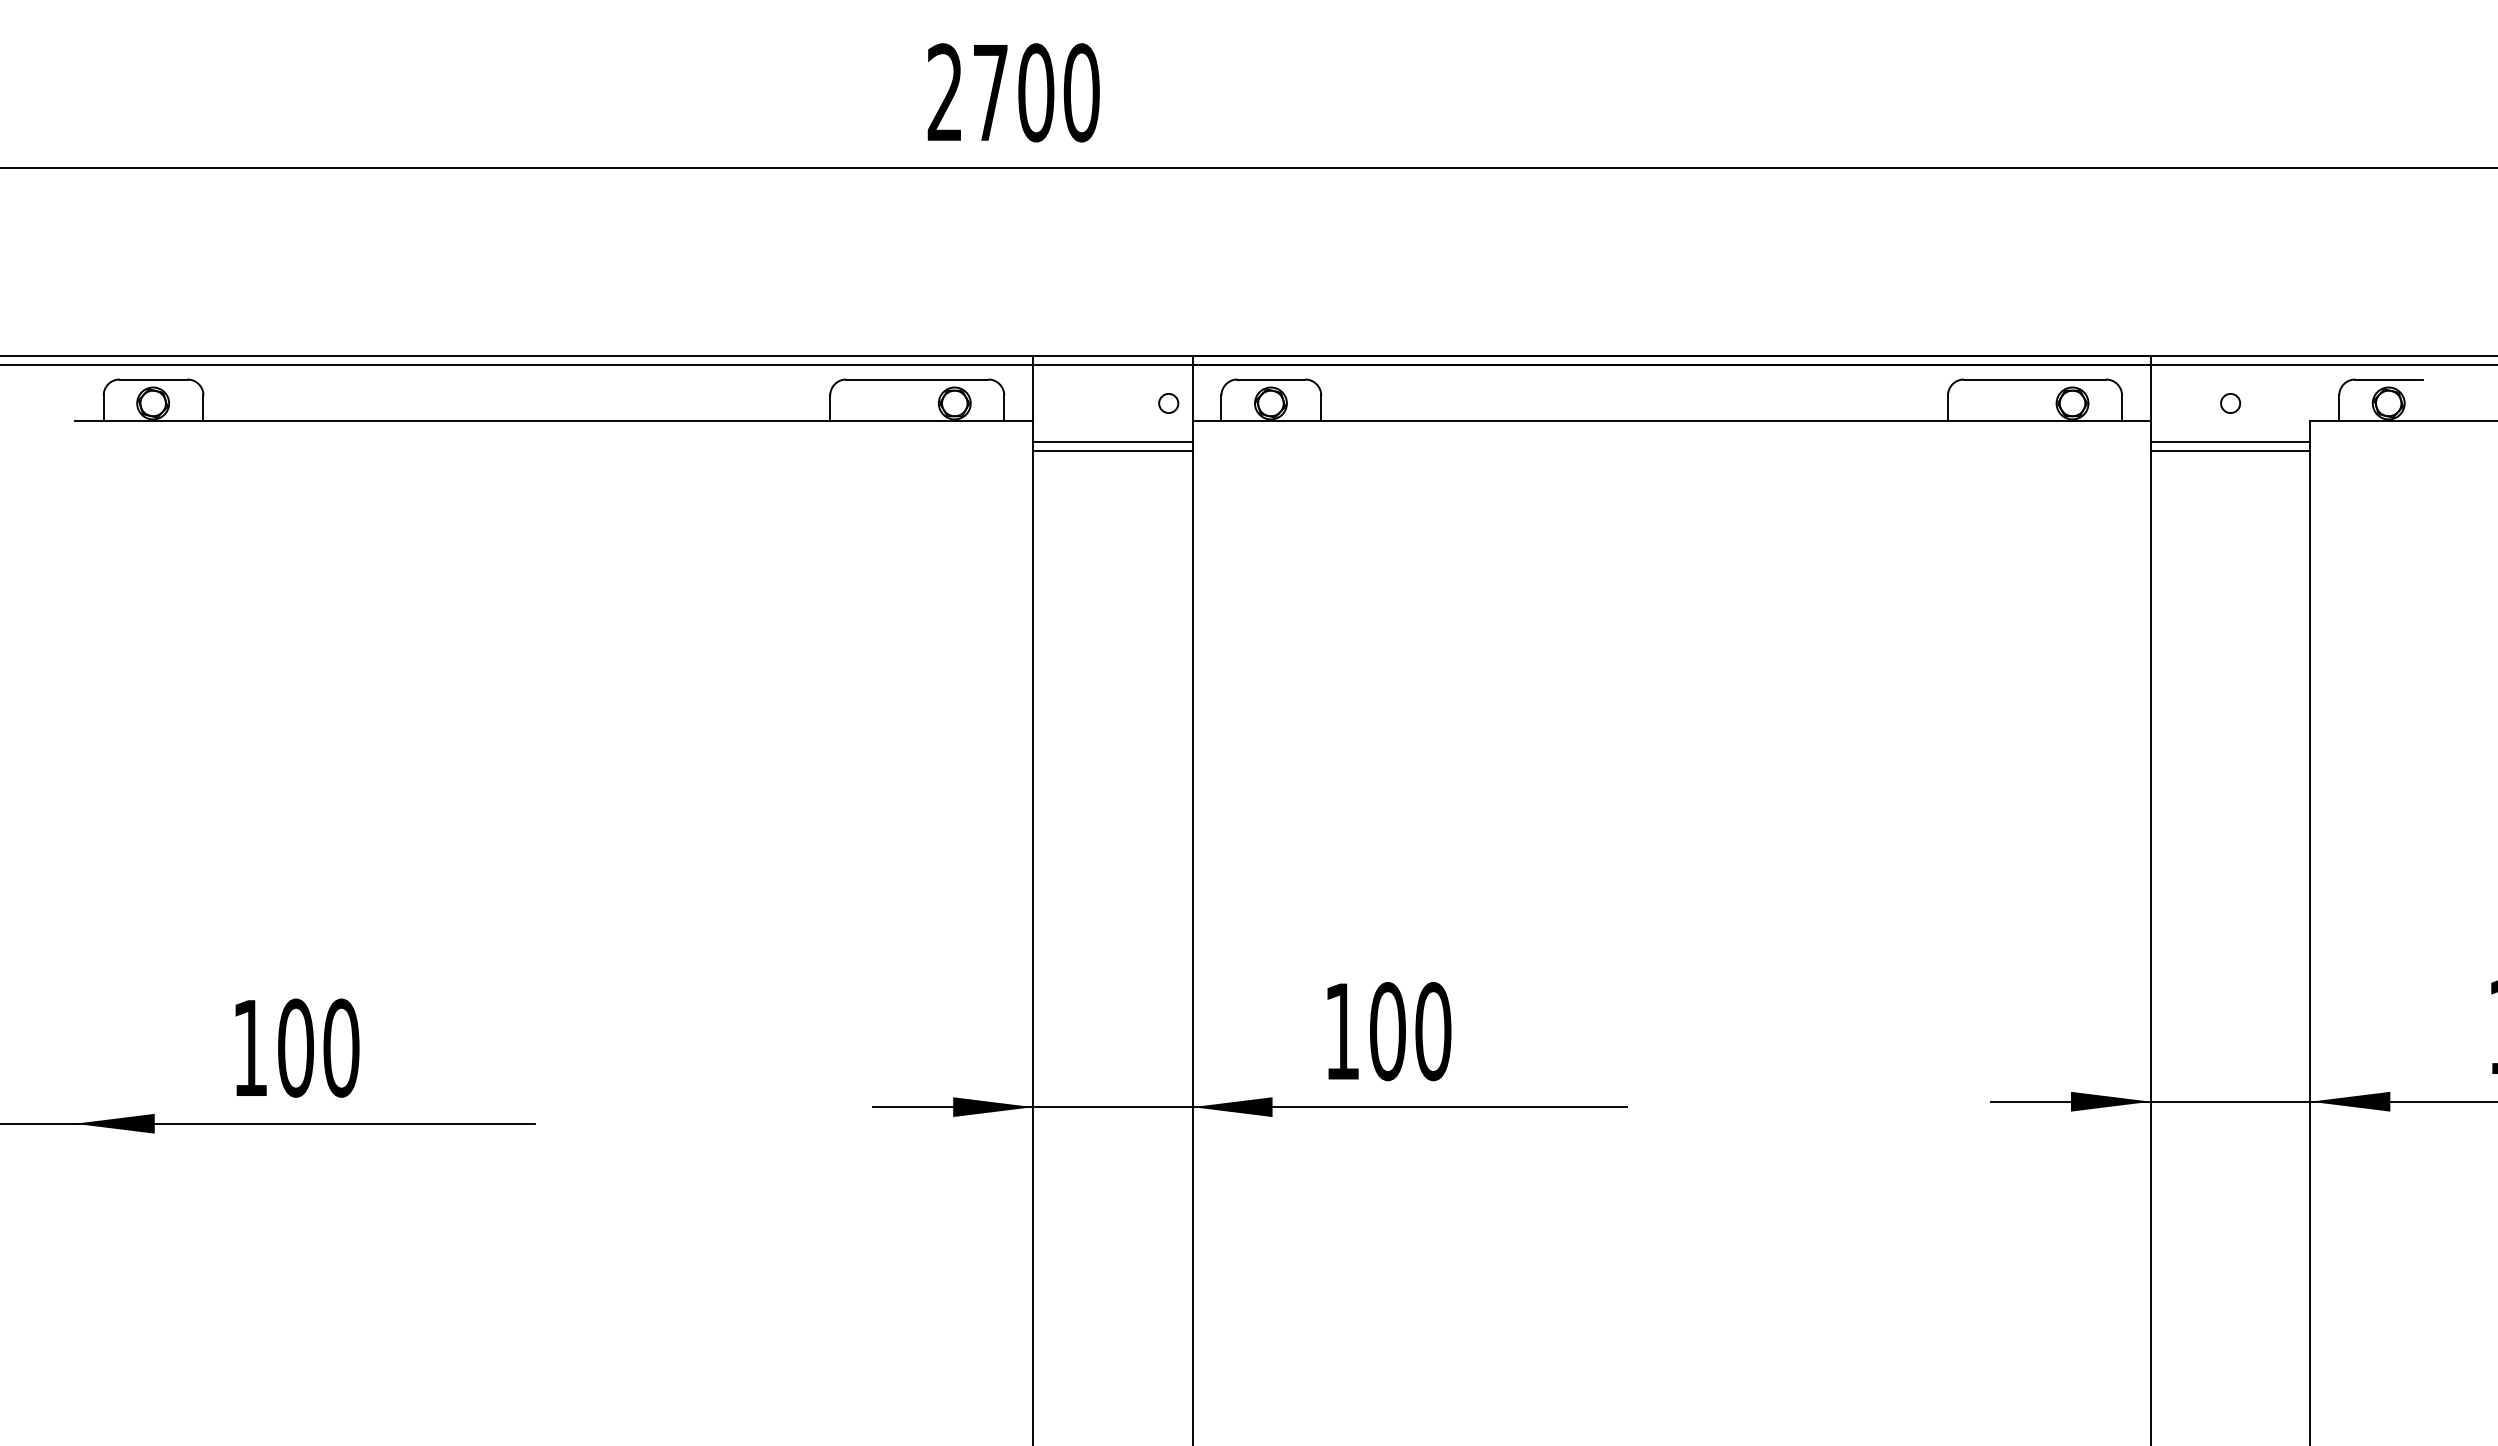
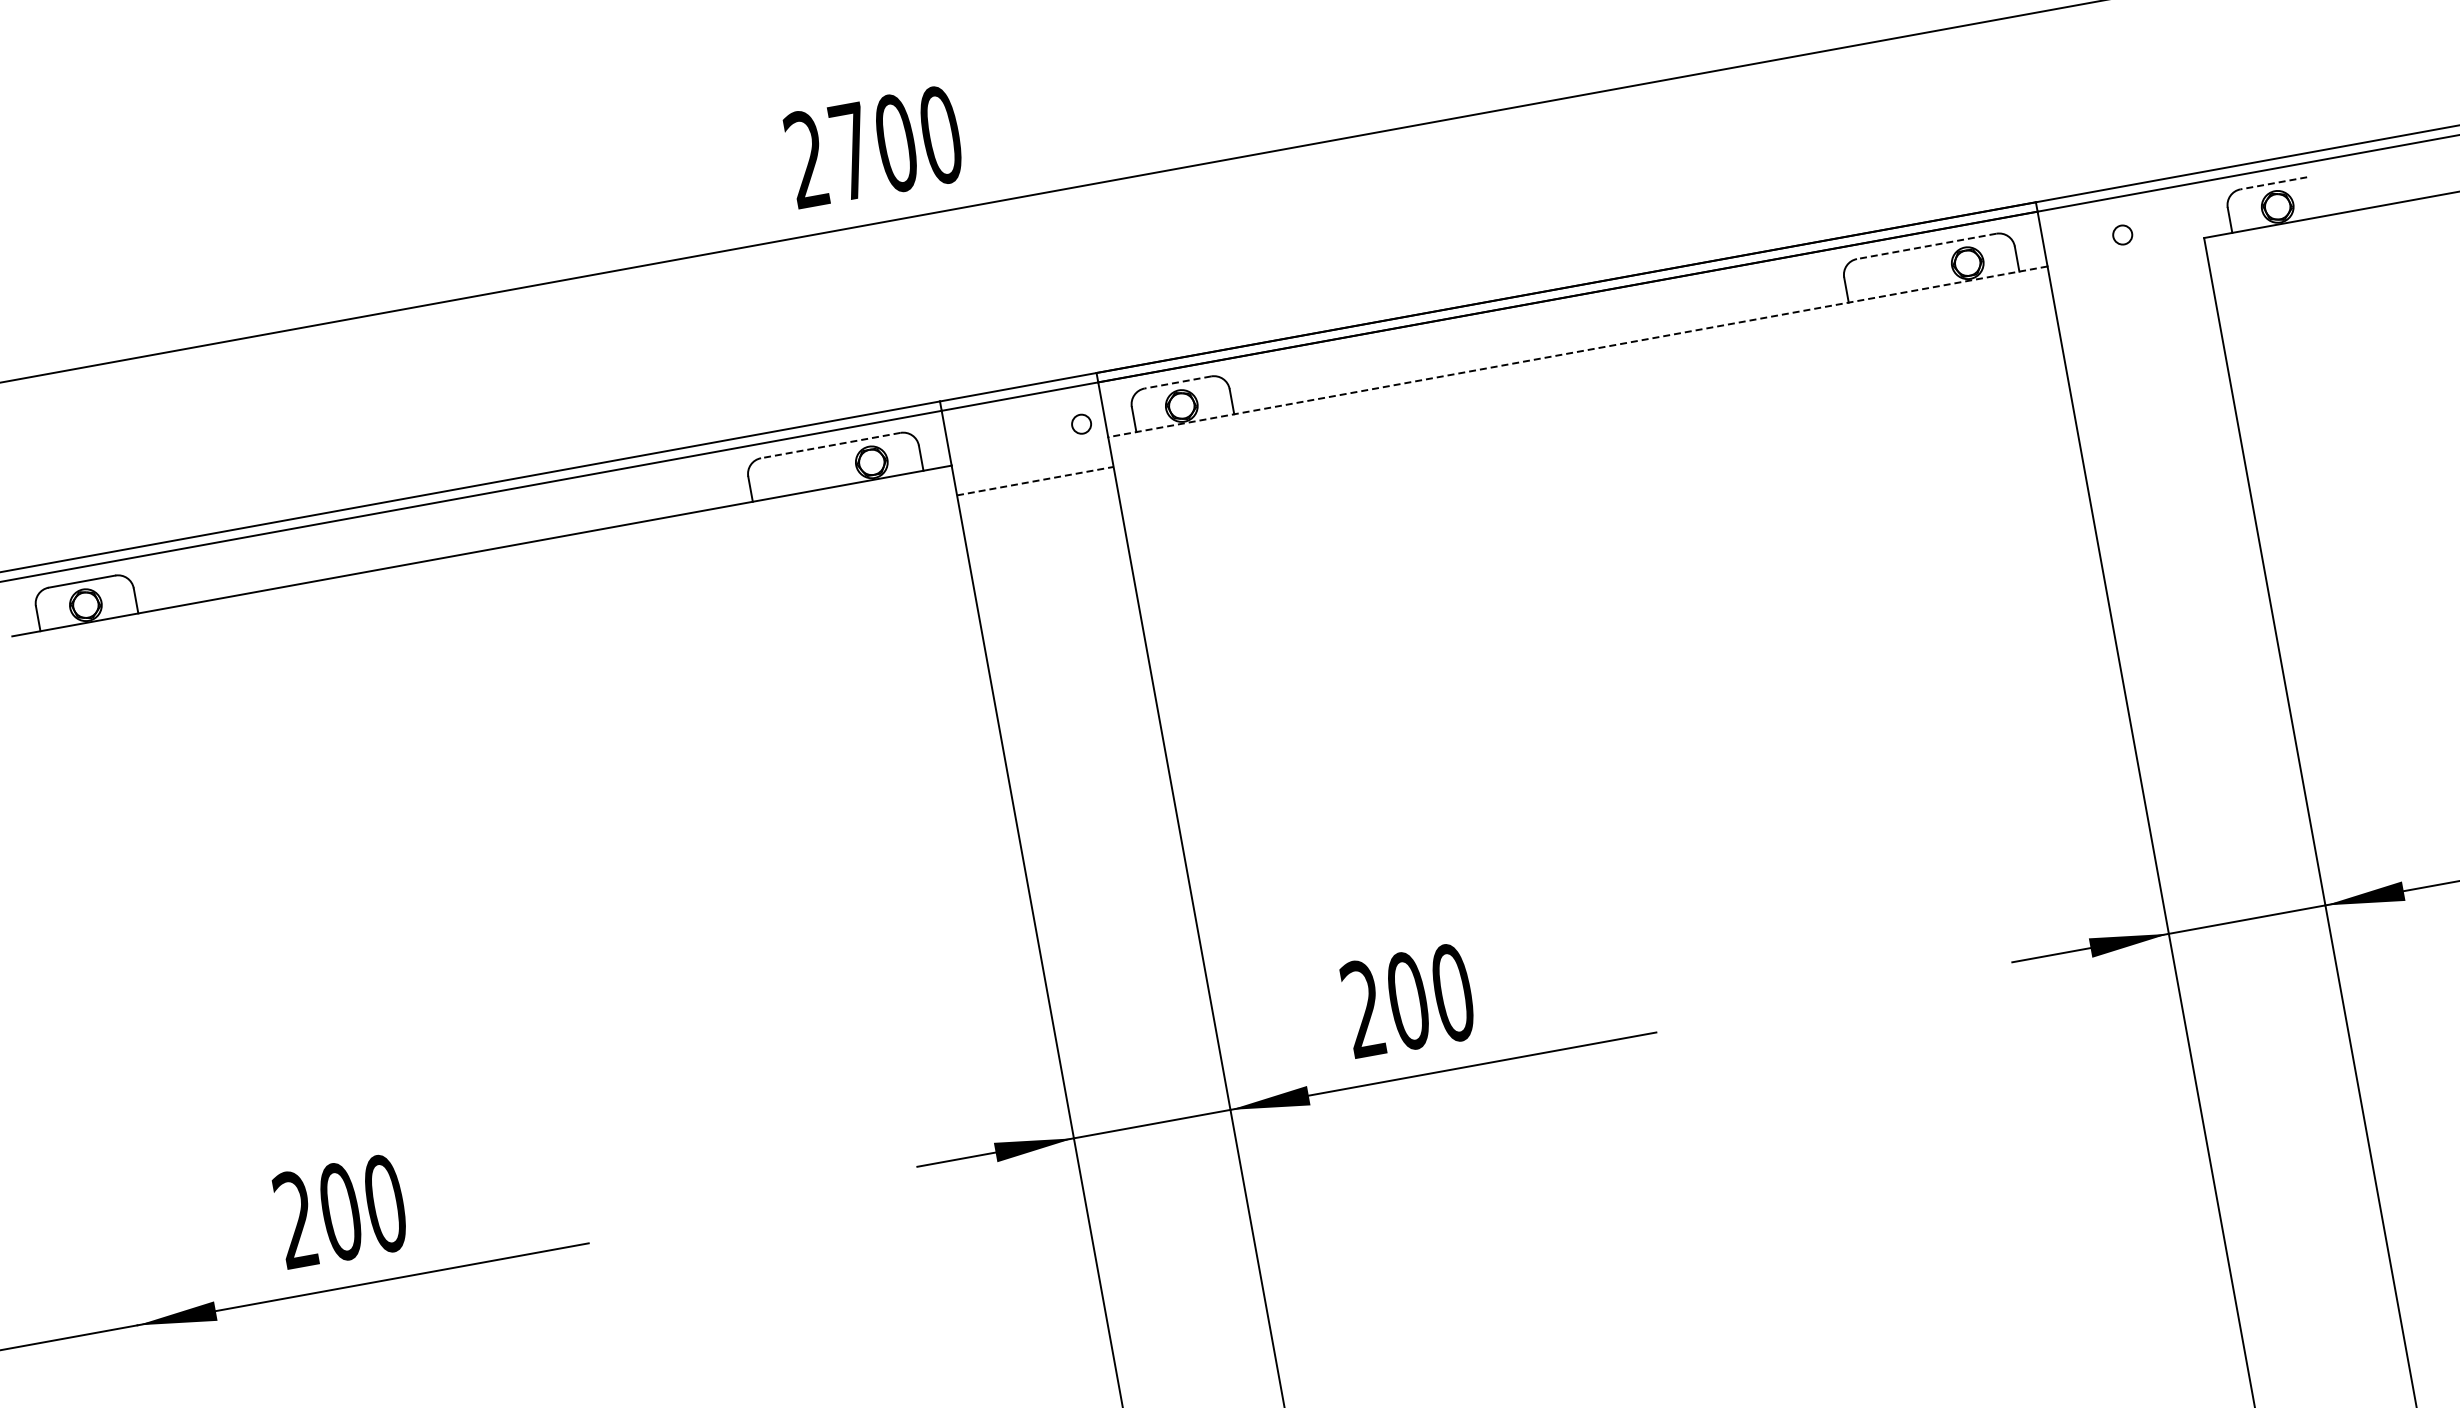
line: (916, 379) -> (830, 445), solid -> dashed
line: (1271, 379) -> (1178, 382), solid -> dashed
line: (2034, 379) -> (1926, 246), solid -> dashed
line: (2389, 379) -> (2274, 183), solid -> dashed
line: (1671, 421) -> (1577, 352), solid -> dashed
line: (1112, 441) -> (1033, 471), removed
line: (2230, 441) -> (2129, 272), removed
line: (1112, 451) -> (1035, 481), solid -> dashed
line: (2230, 451) -> (2131, 282), removed
text: (1341, 1030) -> (1362, 1008), 100 -> 200
text: (249, 1046) -> (294, 1218), 100 -> 200

